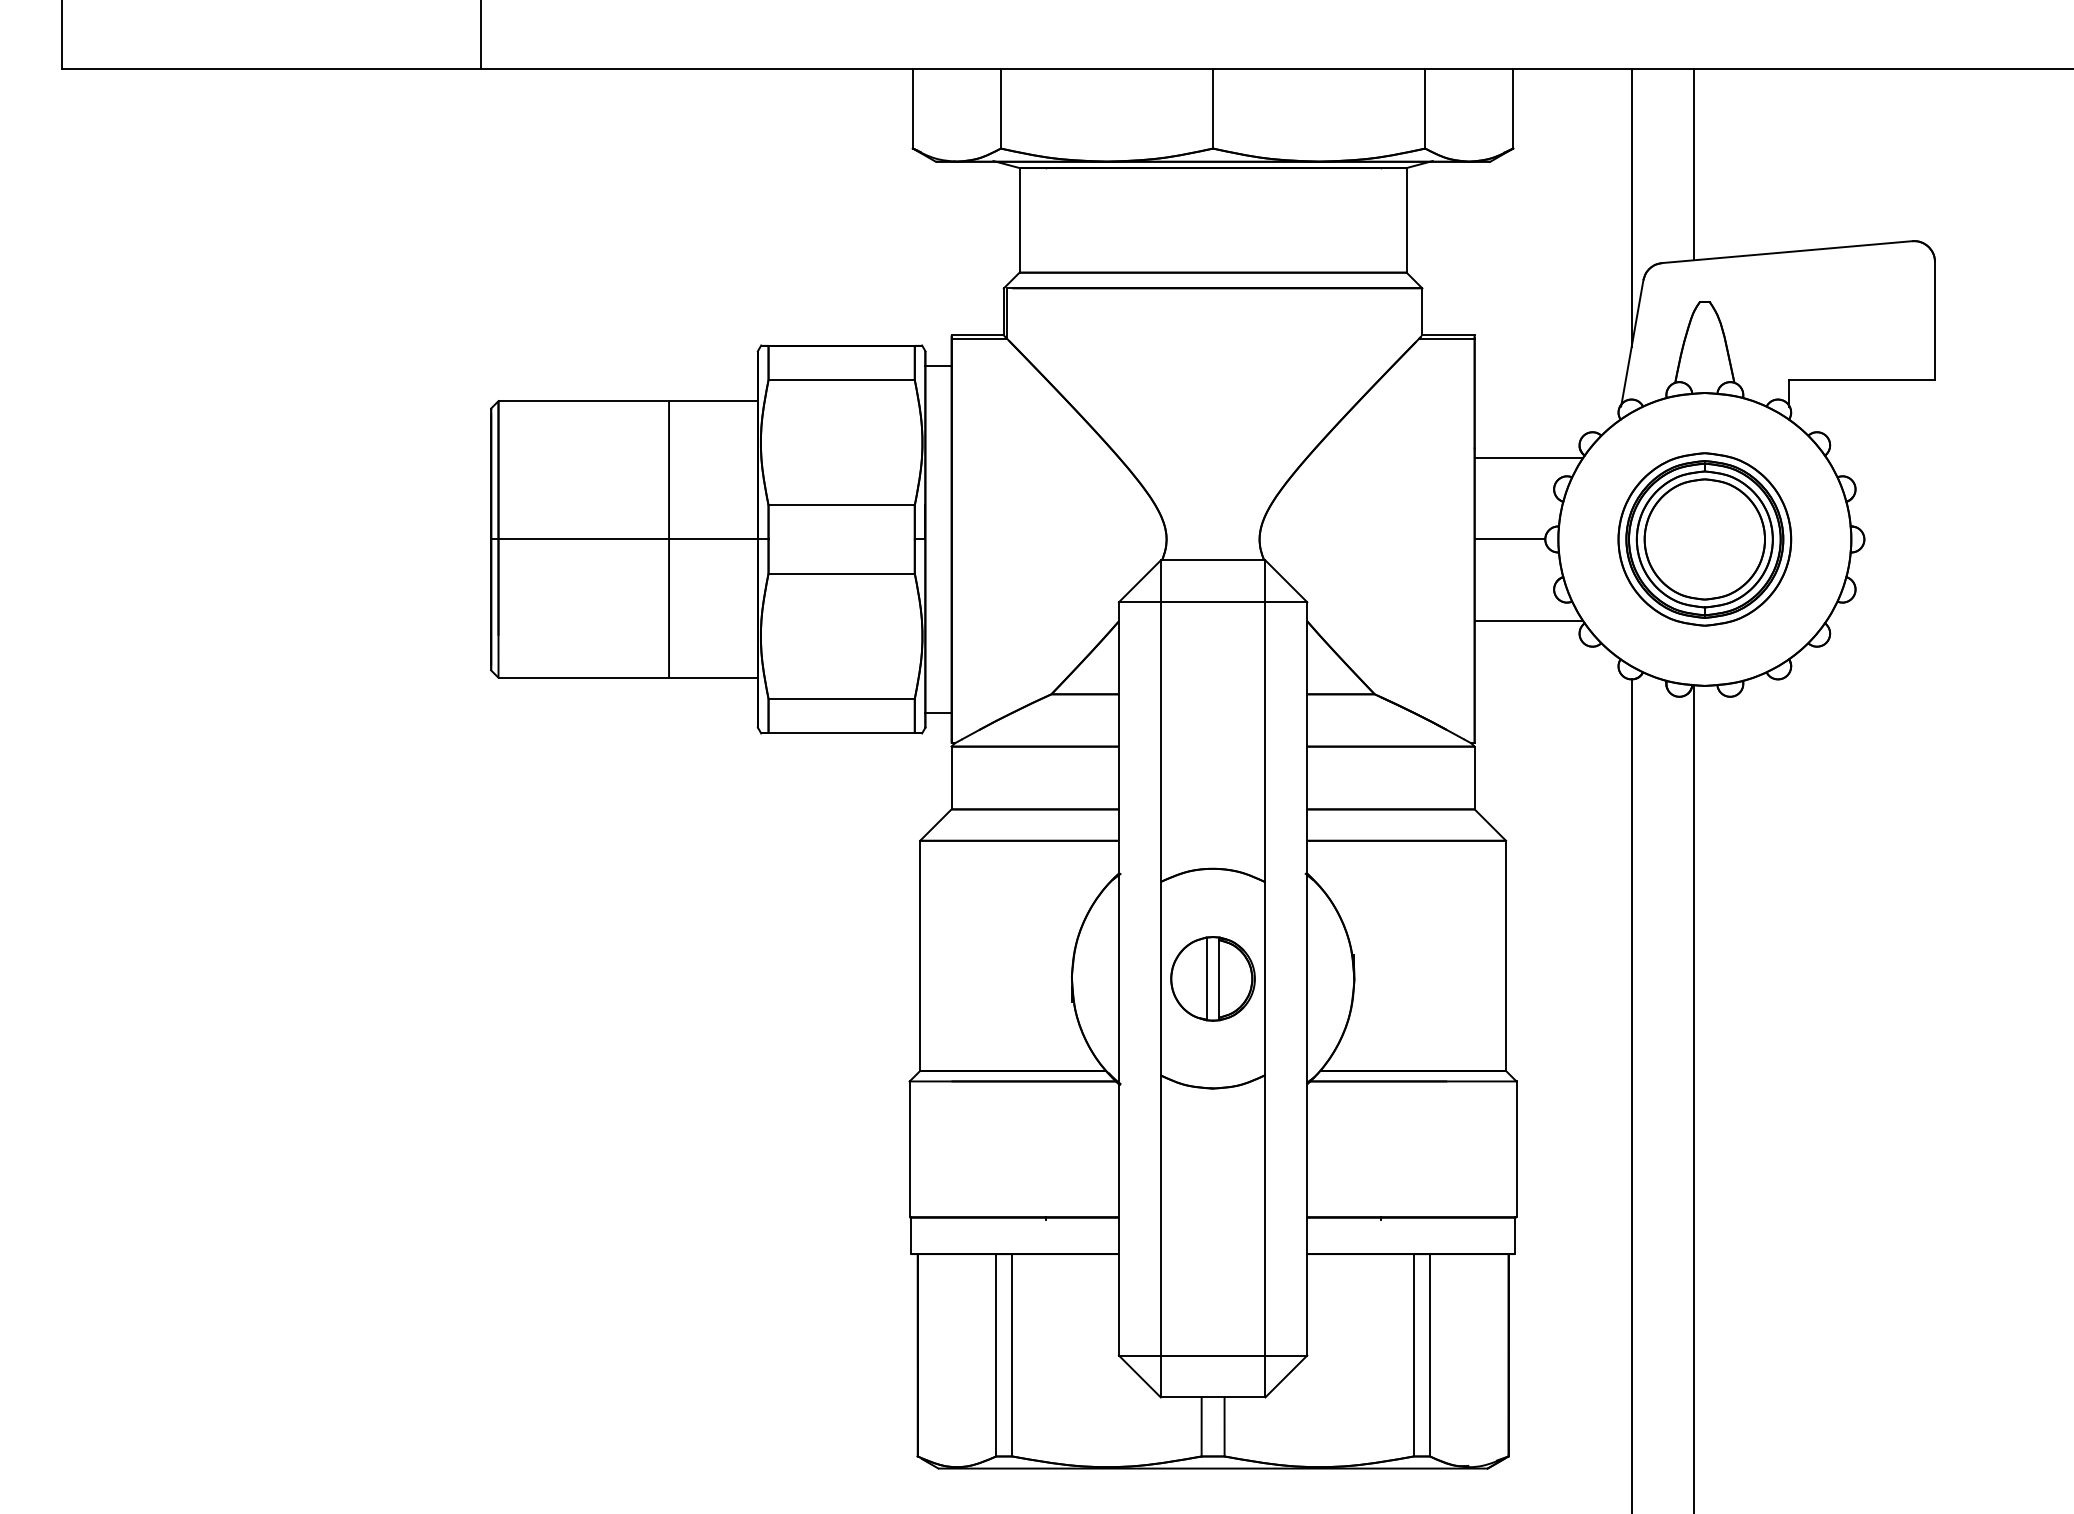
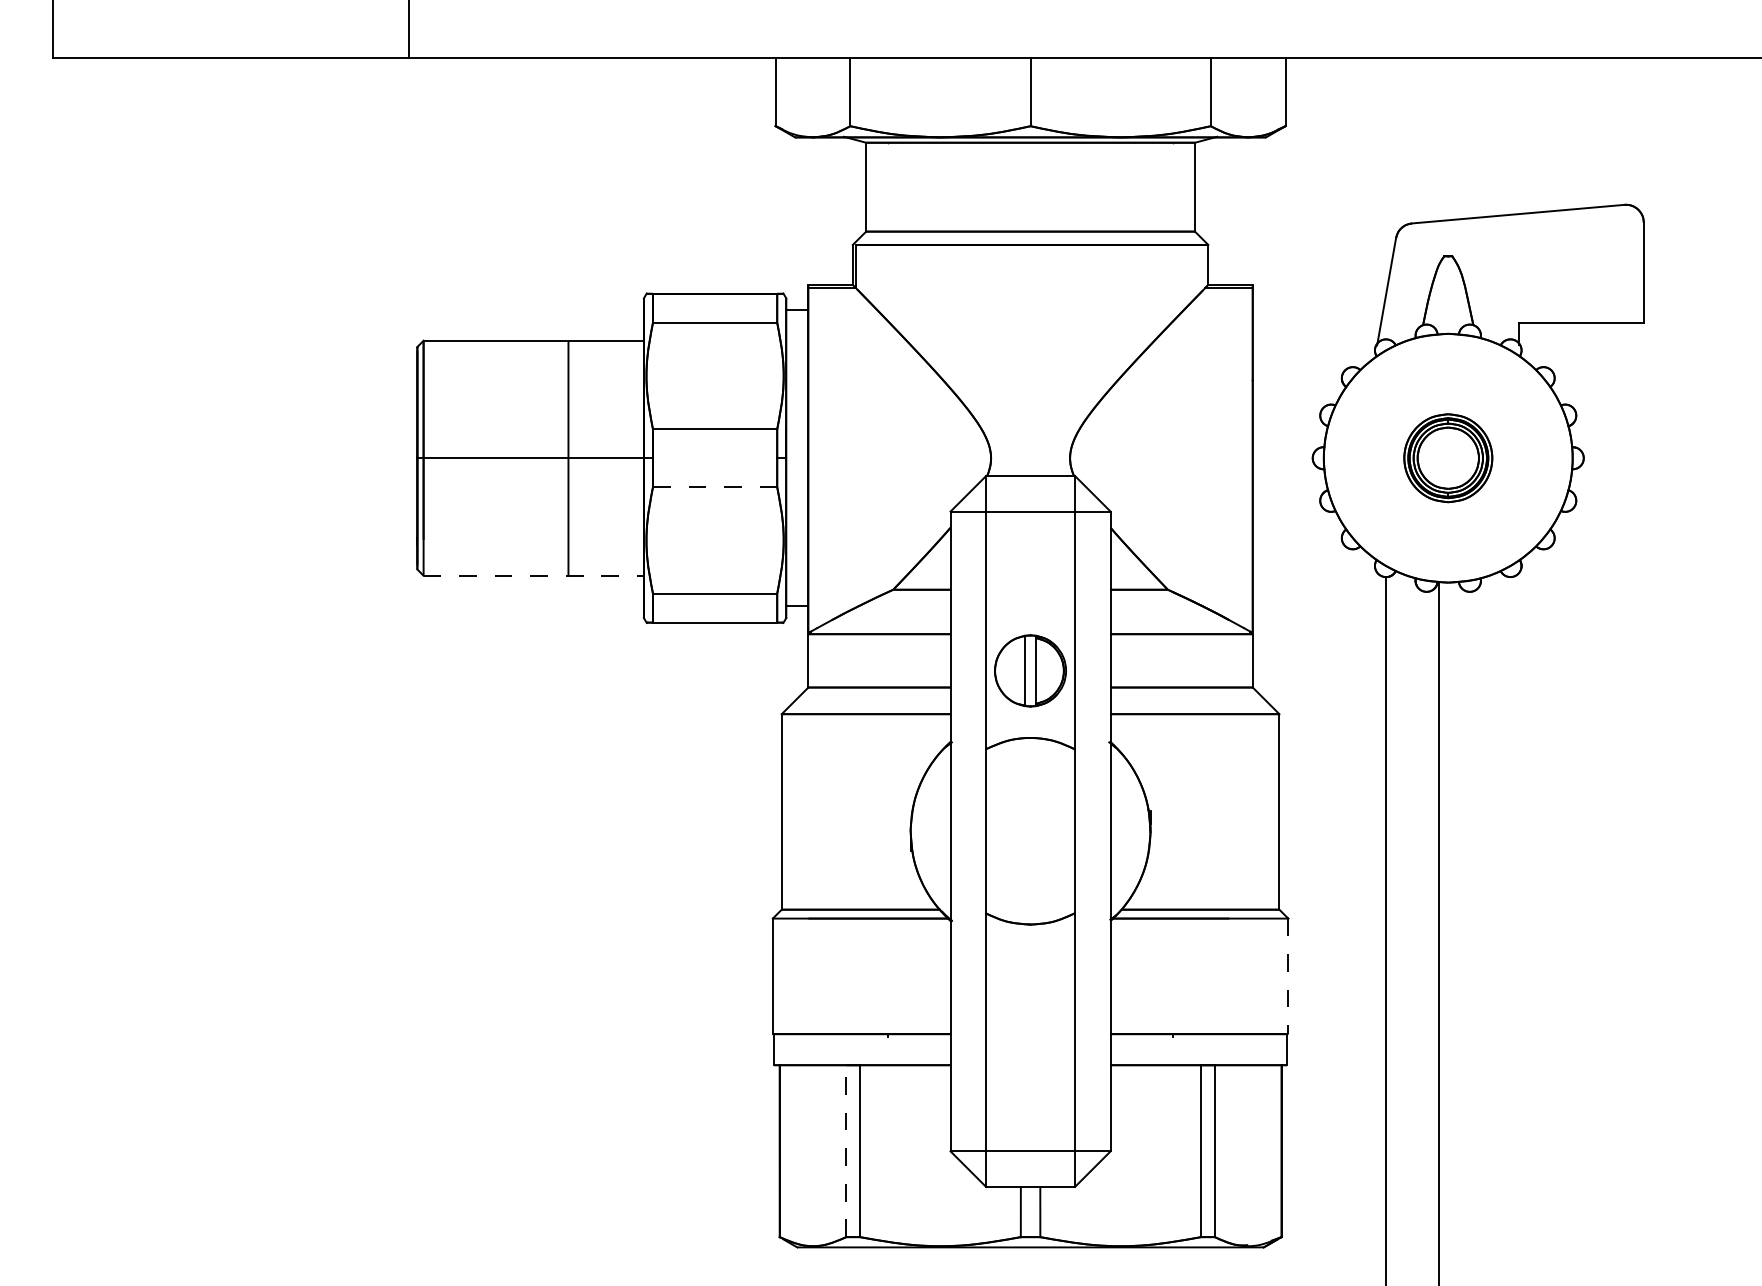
line: (1694, 164) -> (1439, 139), removed
line: (1631, 207) -> (1385, 176), removed
line: (1528, 458) -> (1298, 389), removed
line: (1509, 539) -> (1282, 458), removed
part: (1704, 539) -> (1447, 458), size x0.6
line: (842, 573) -> (715, 487), solid -> dashed
line: (1528, 620) -> (1298, 527), removed
line: (628, 677) -> (534, 575), solid -> dashed
part: (1212, 978) -> (1030, 670), moved
line: (1516, 1149) -> (1288, 976), solid -> dashed
line: (996, 1354) -> (846, 1150), solid -> dashed

